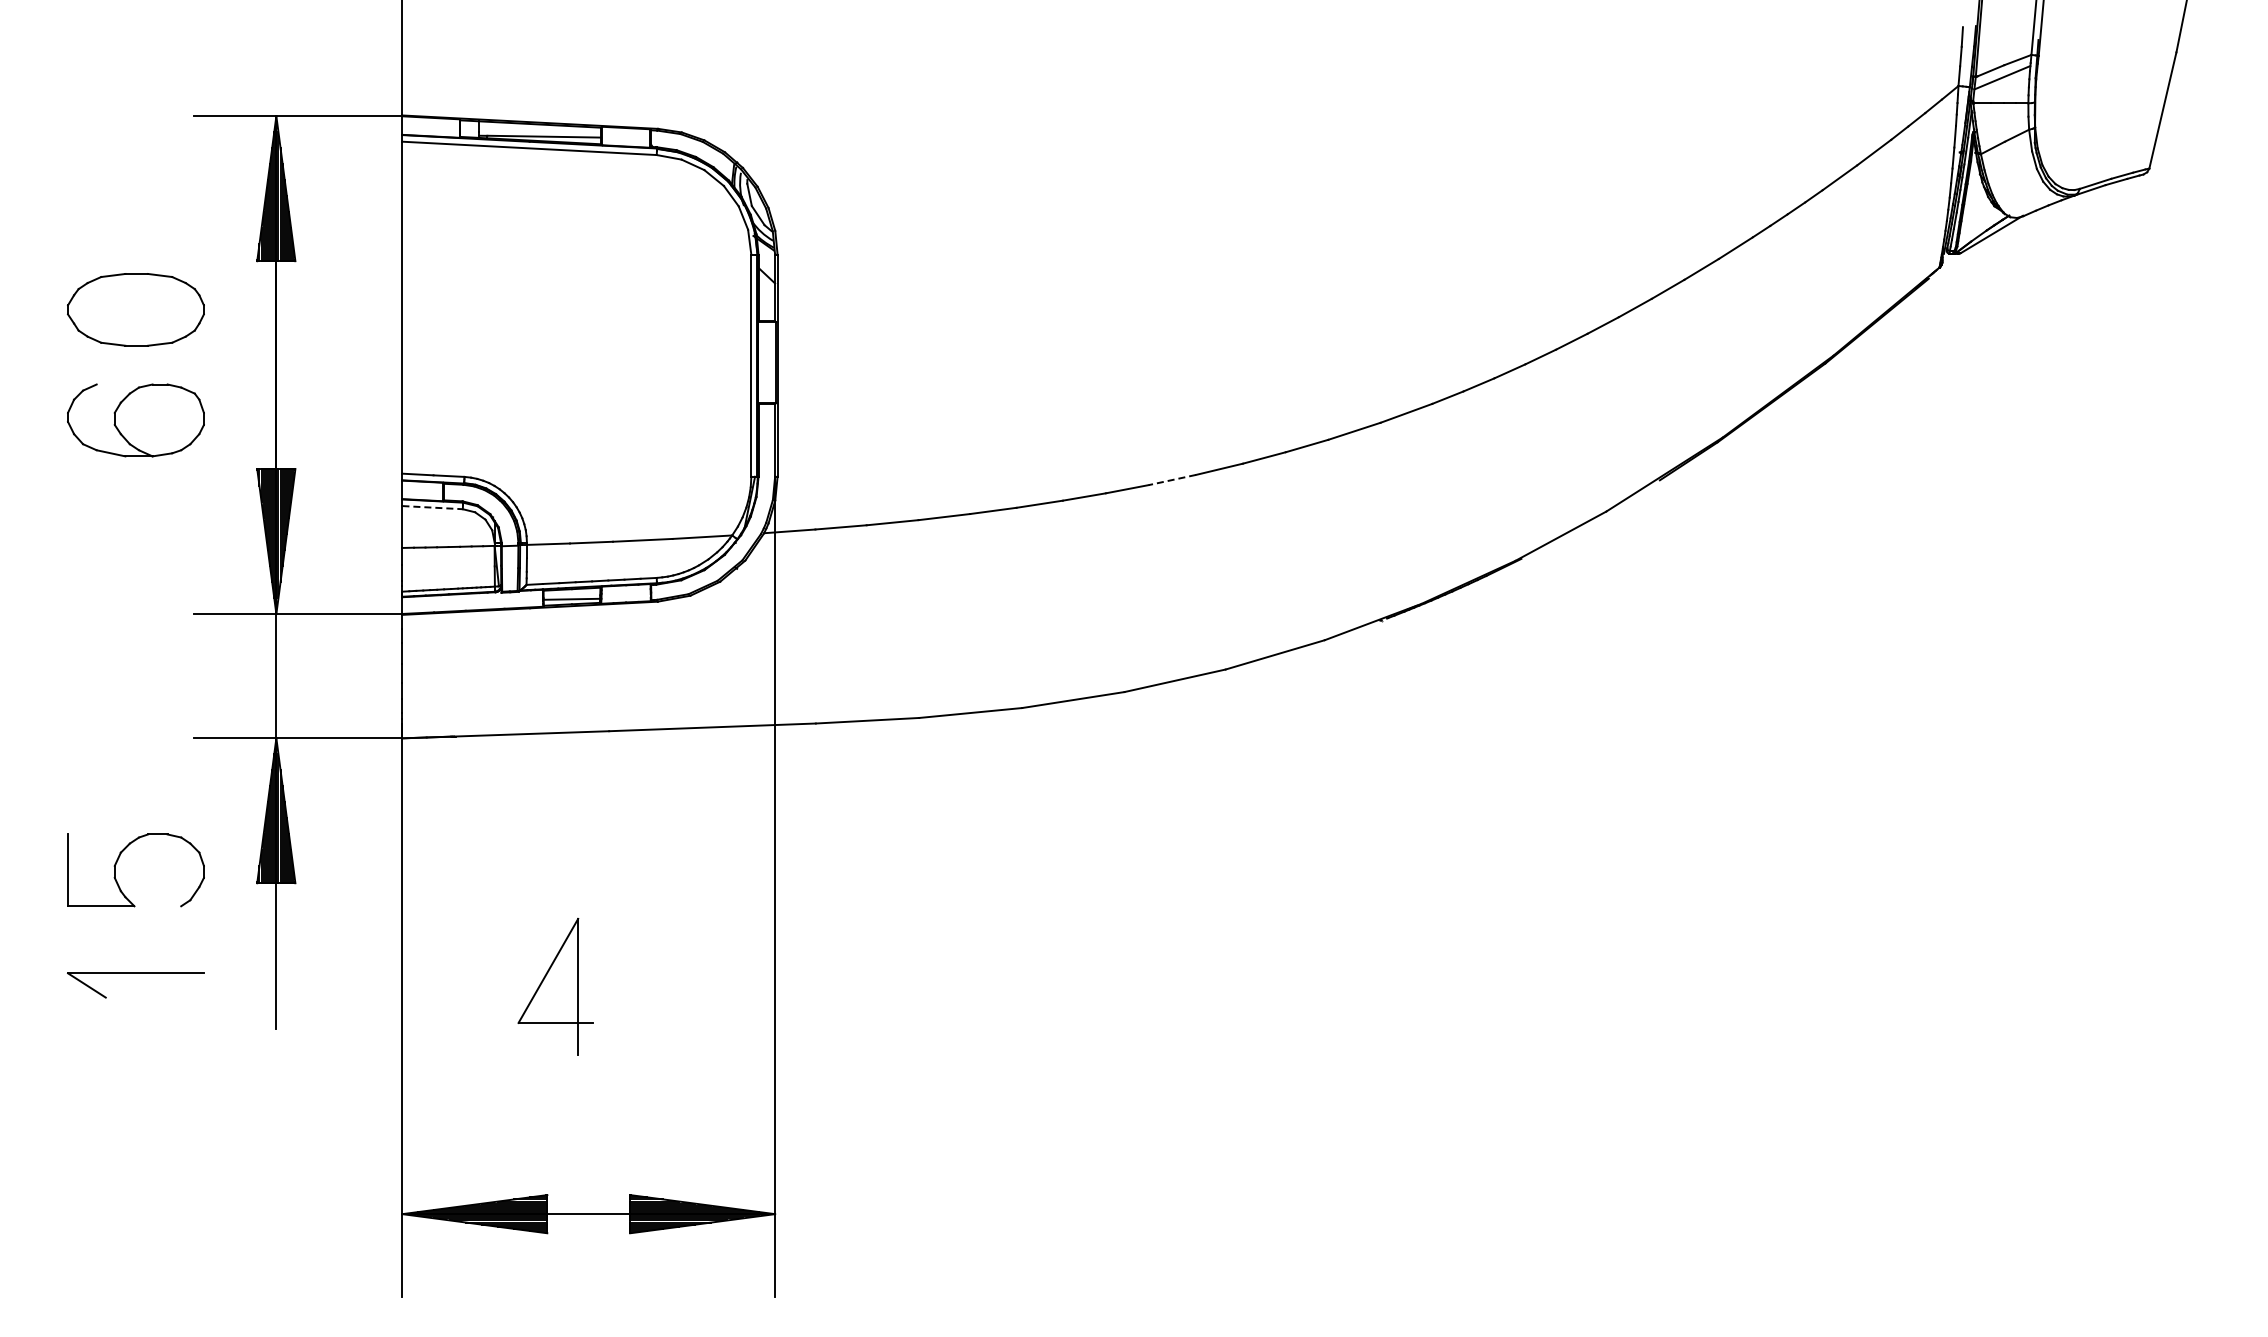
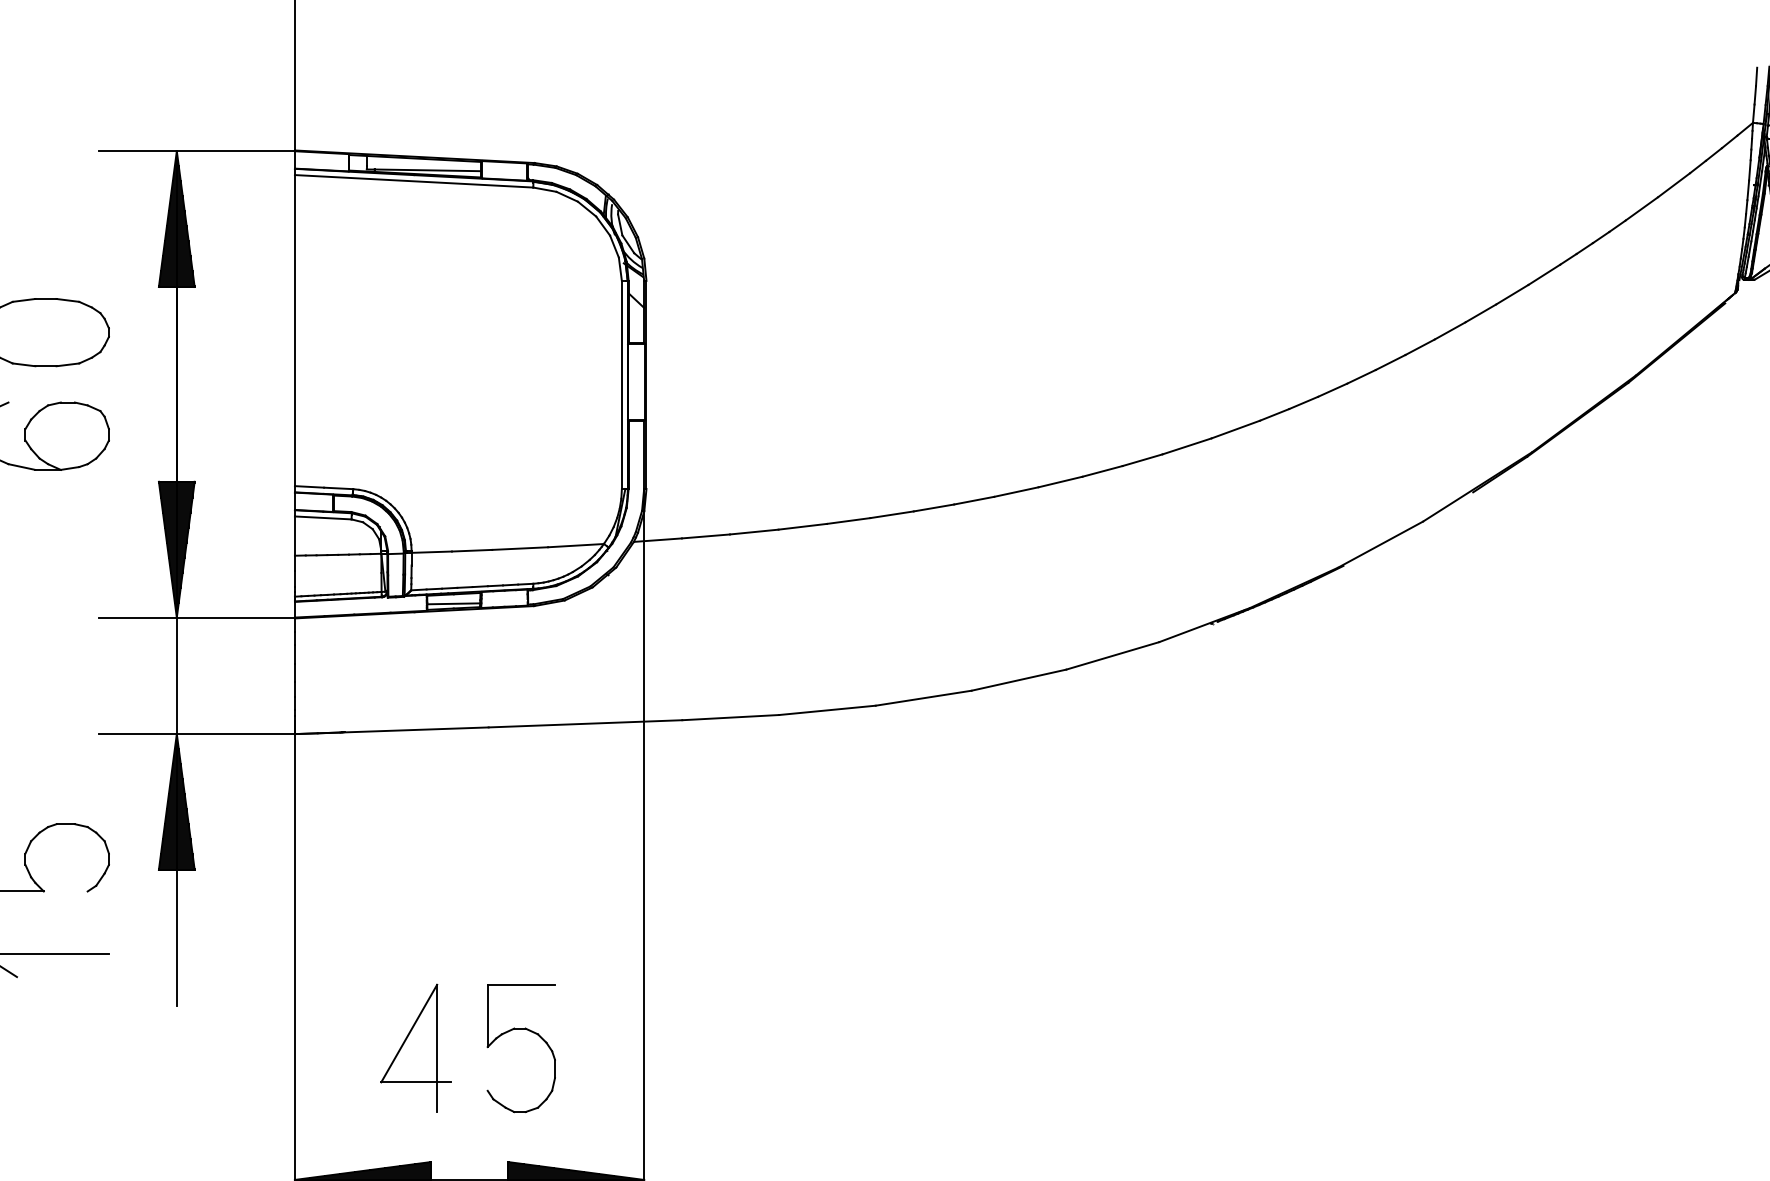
line: (1171, 480) -> (1015, 492), dashed -> solid
line: (433, 507) -> (324, 517), dashed -> solid
part: (555, 986) -> (415, 1048), moved
part: (649, 1054) -> (526, 1030), added

